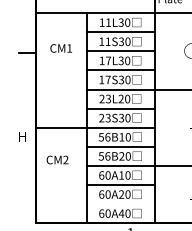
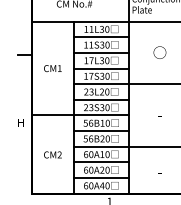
text: (60, 48) -> (52, 68), moved
text: (57, 159) -> (52, 154), moved
line: (120, 204) -> (101, 178), added

